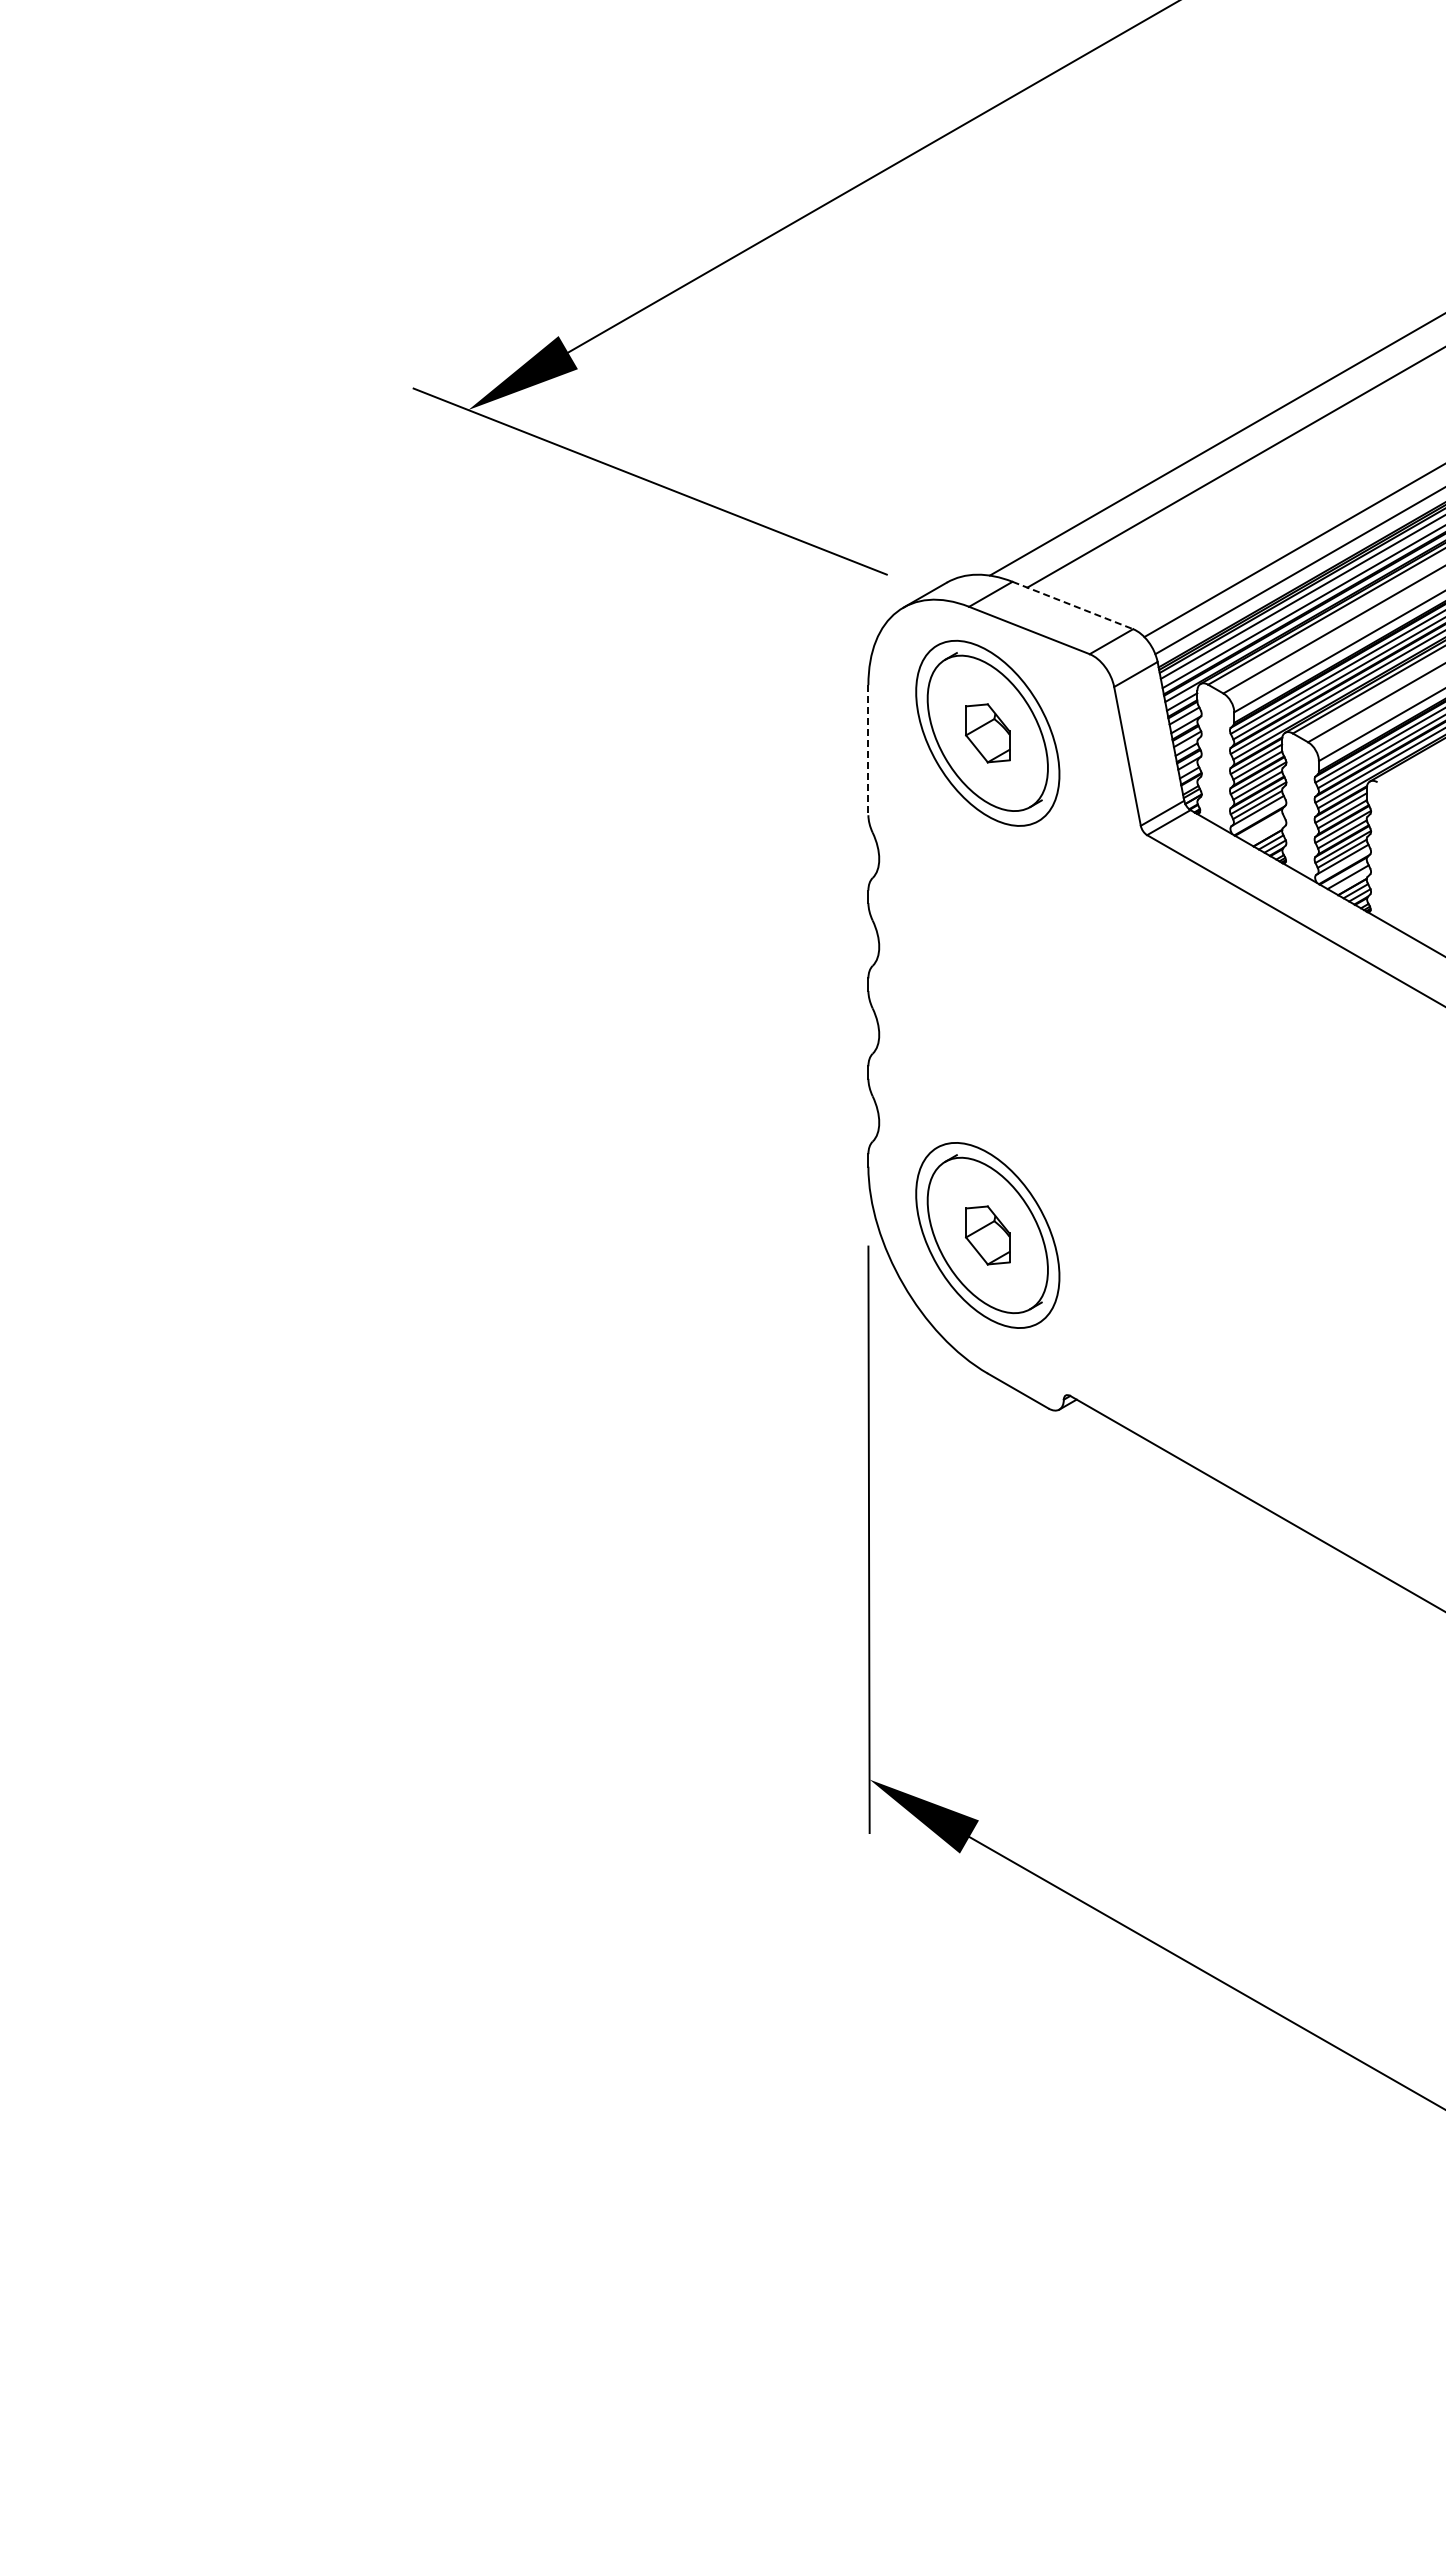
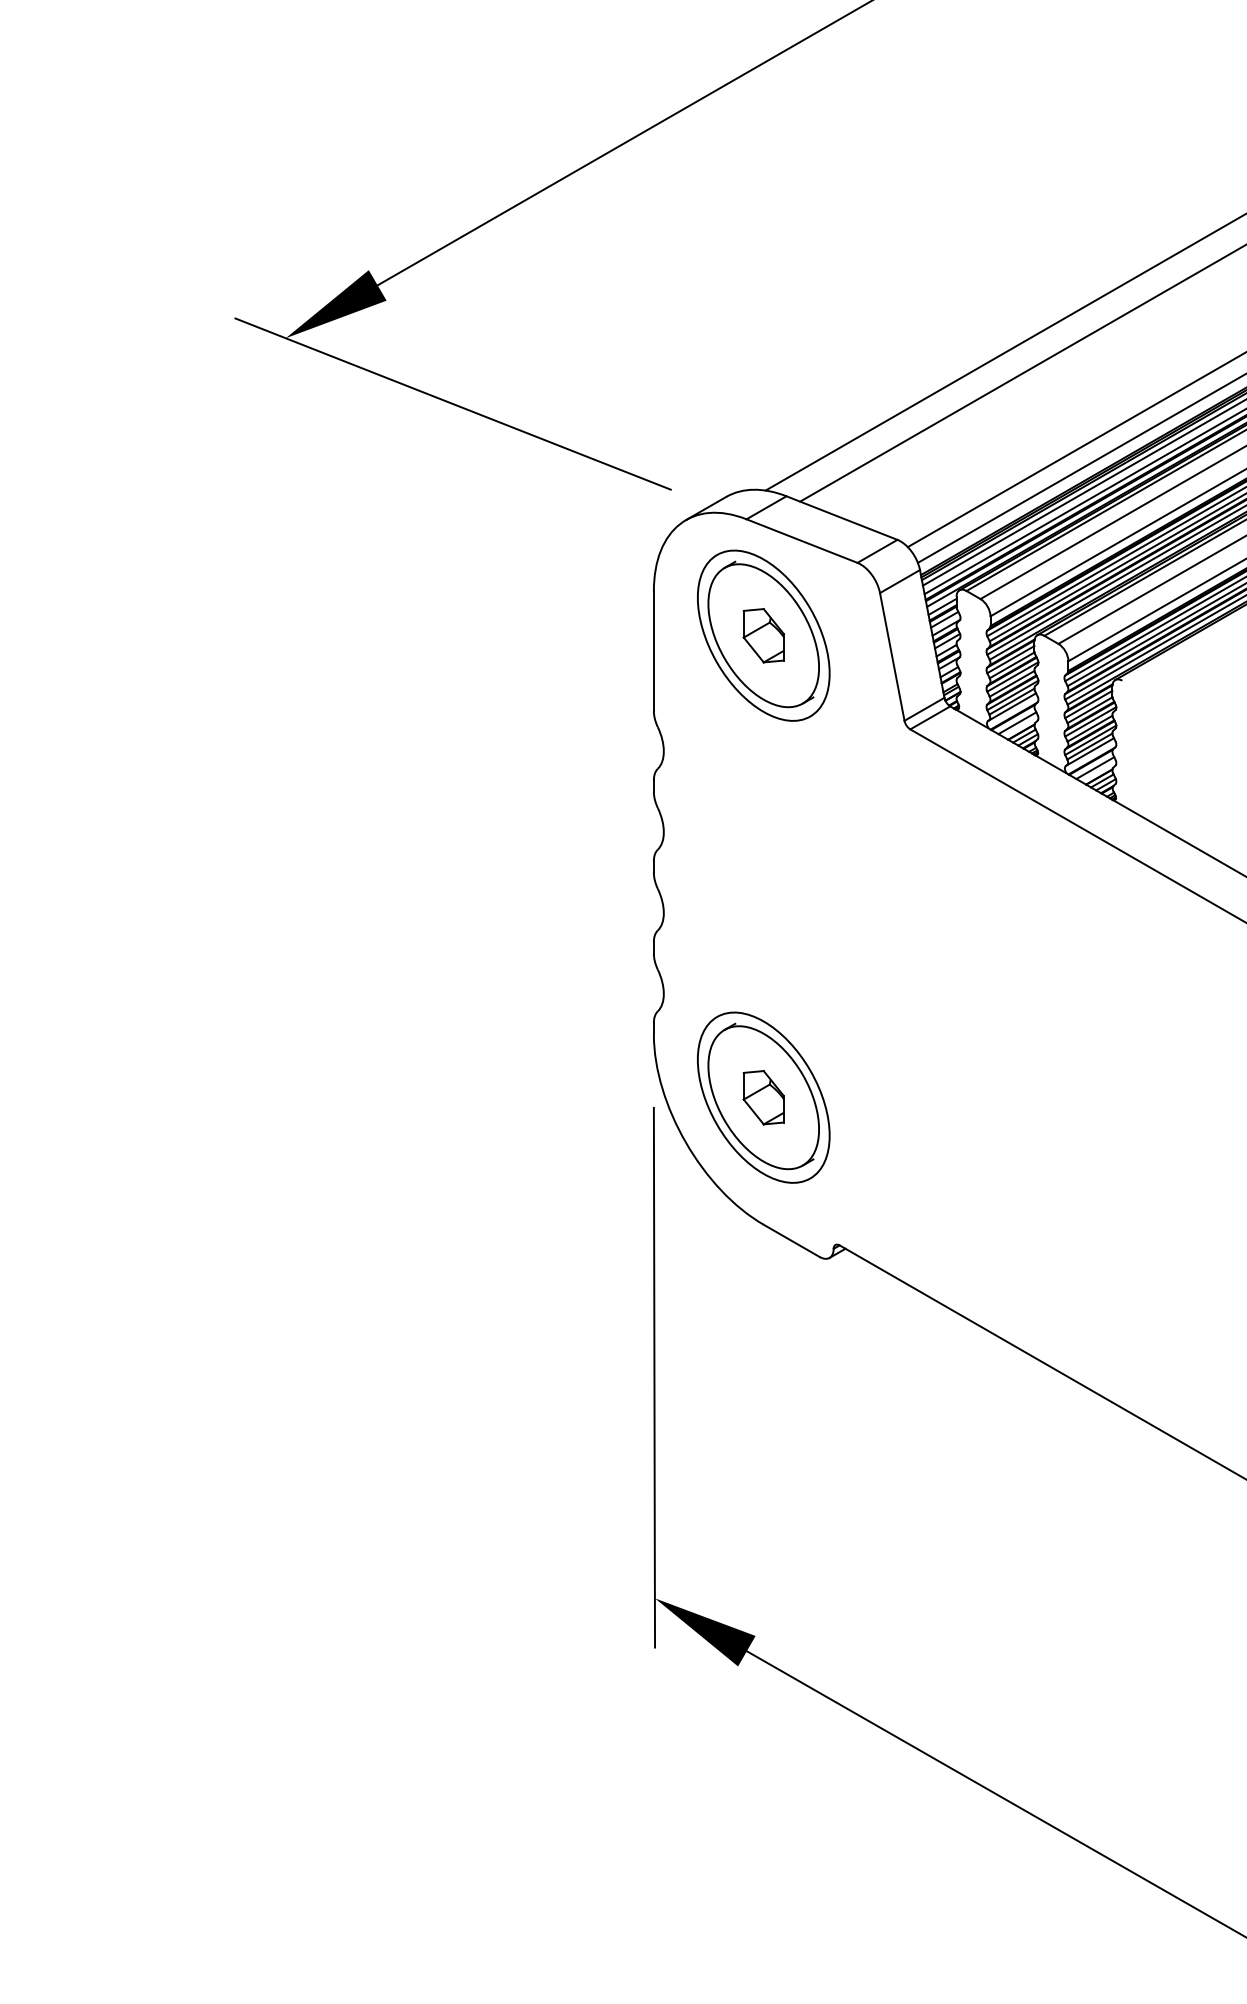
line: (1072, 605) -> (841, 518), dashed -> solid
line: (868, 750) -> (653, 651), dashed -> solid
line: (1263, 828) -> (1017, 723), added

